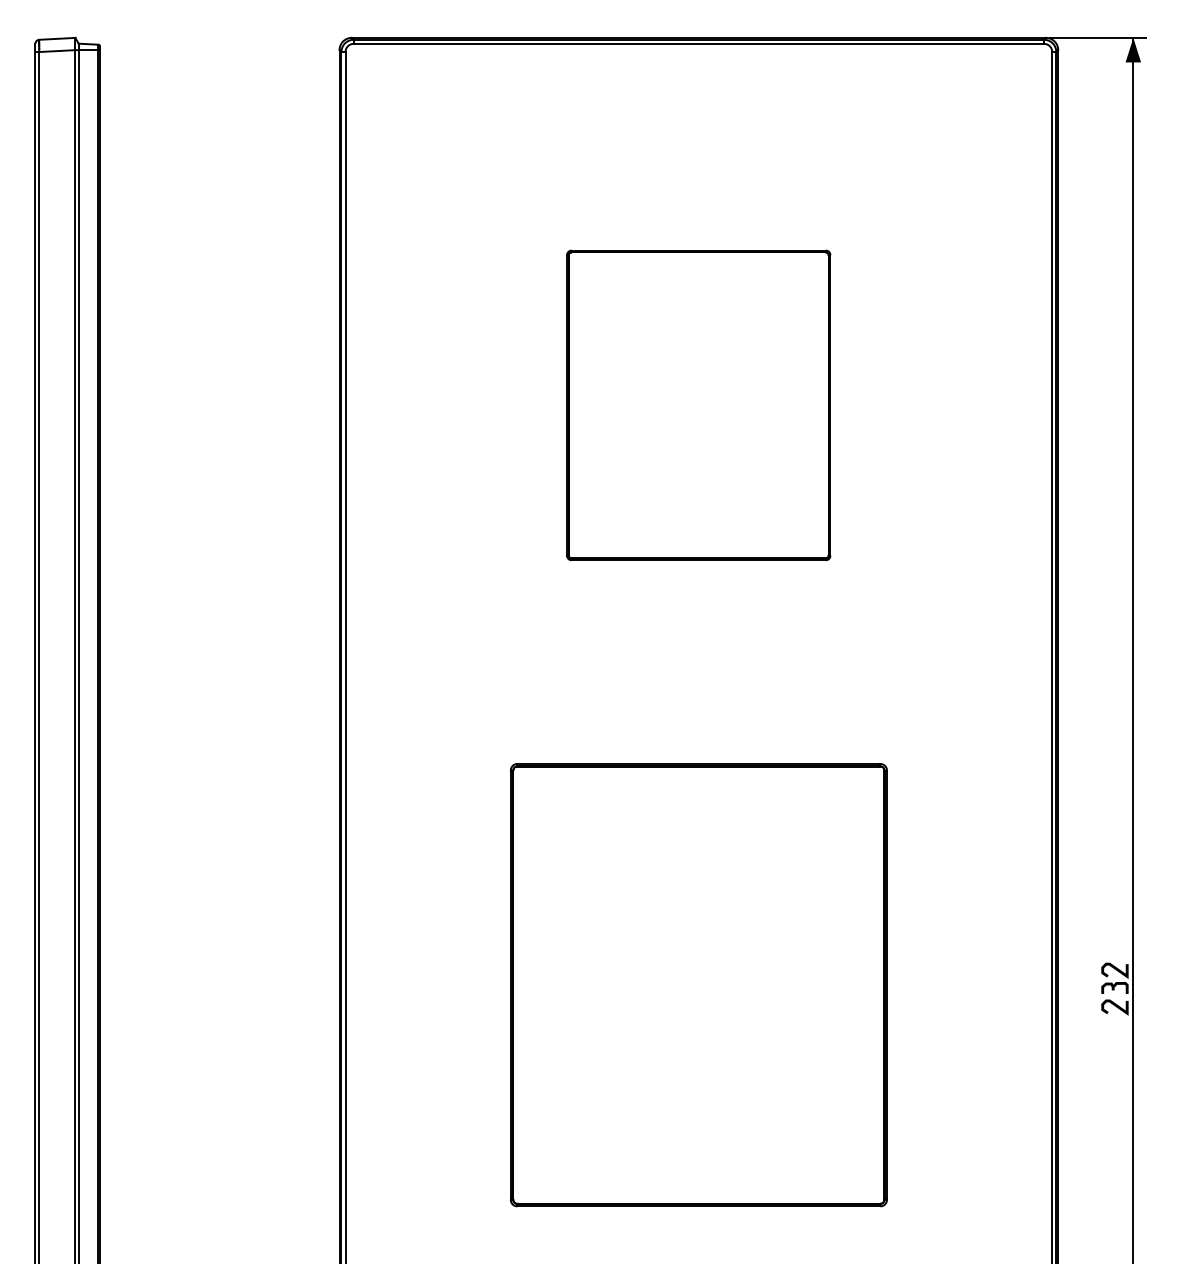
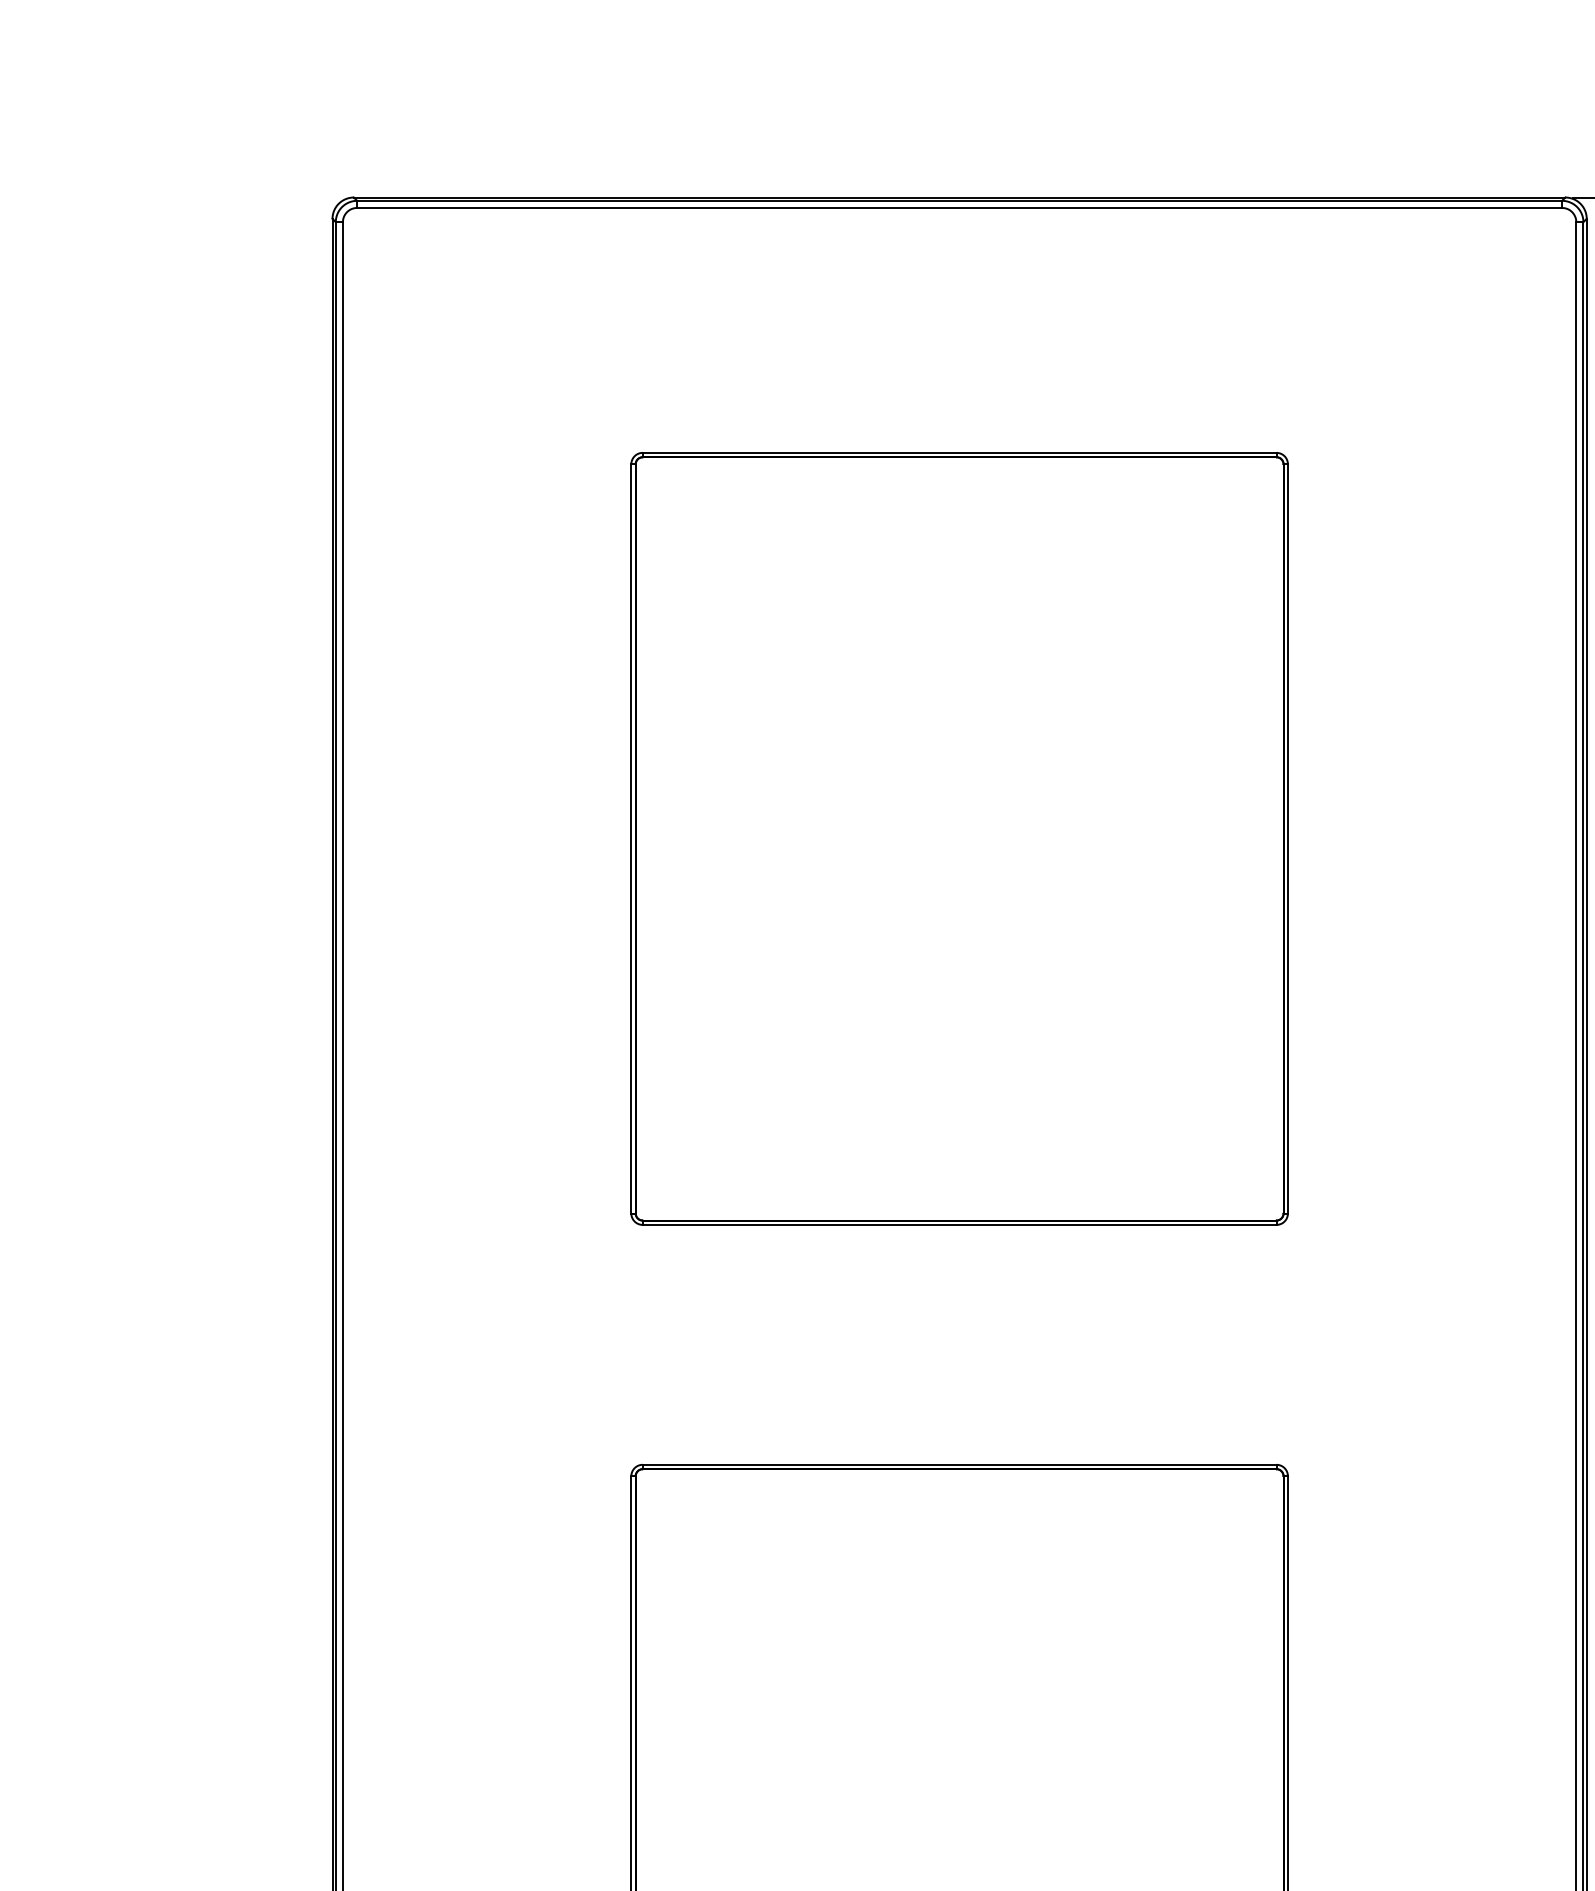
part: (698, 405) -> (958, 839), size x1.43

